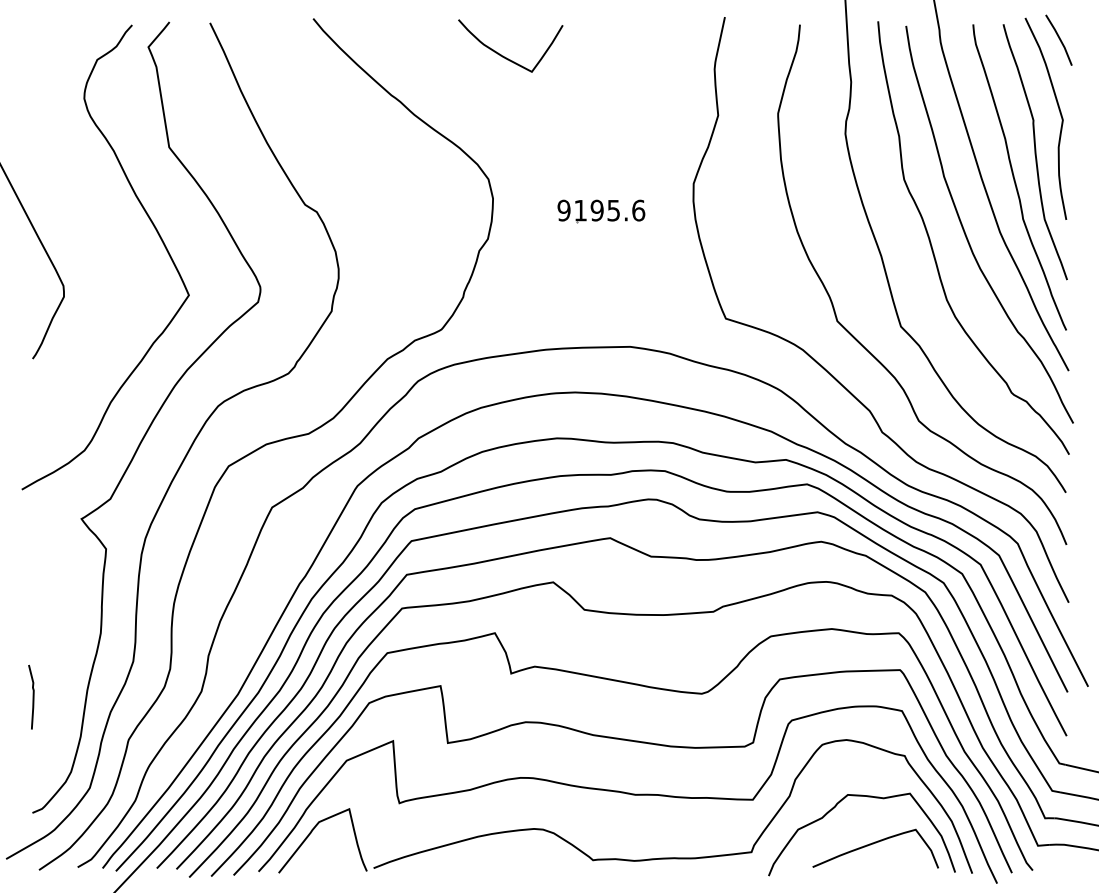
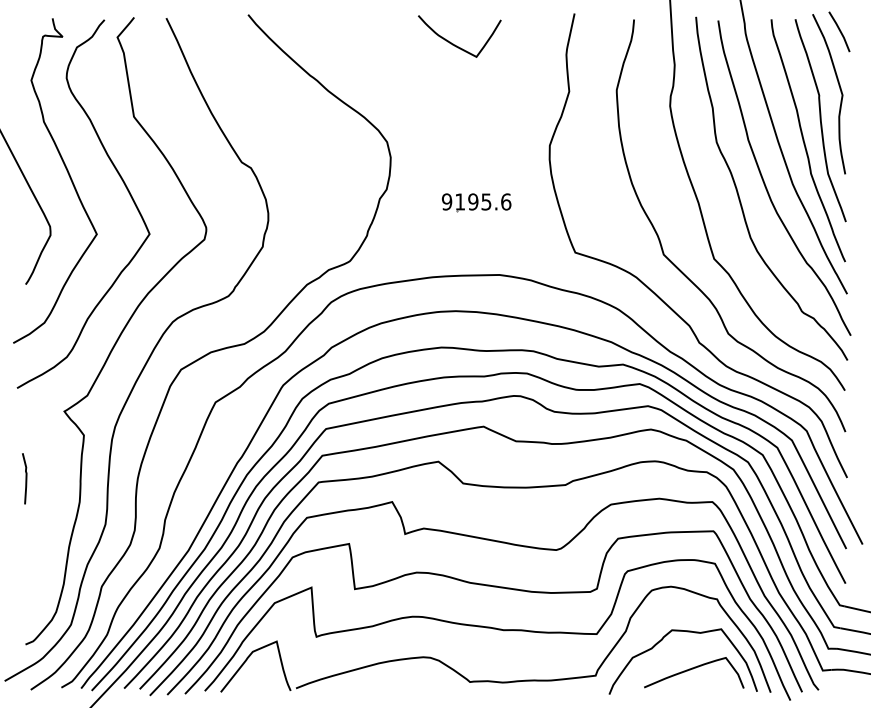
curve: (505, 56) -> (455, 44), moved
part: (601, 211) -> (476, 202), moved
curve: (85, 218) -> (67, 173), added
curve: (32, 696) -> (25, 478), moved

